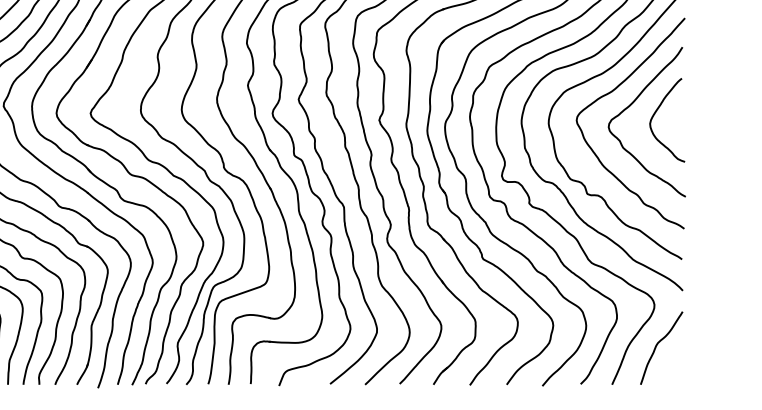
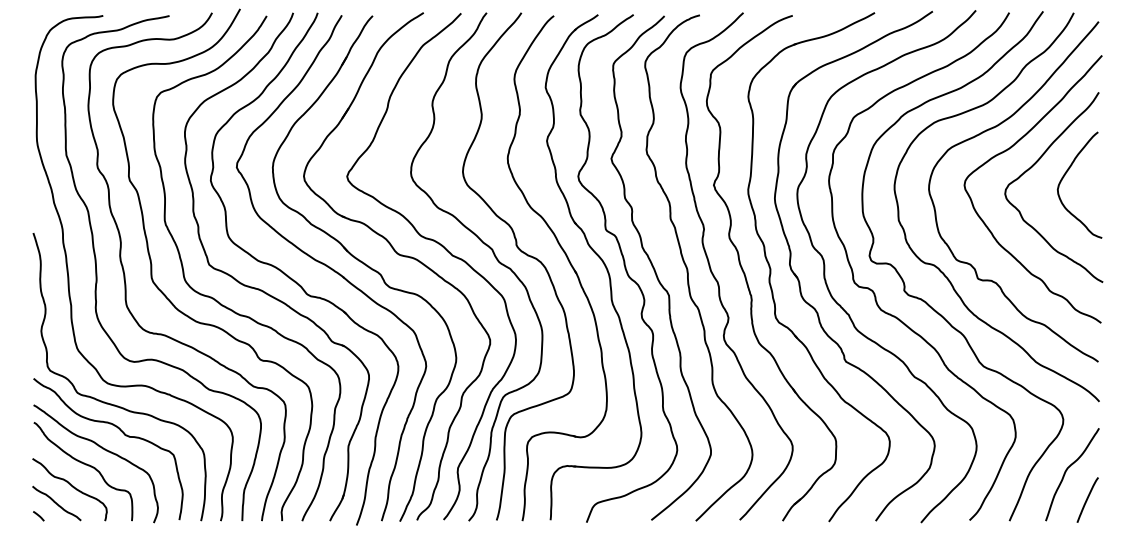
line: (673, 367) -> (1087, 499), added

